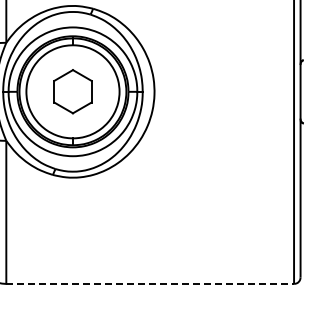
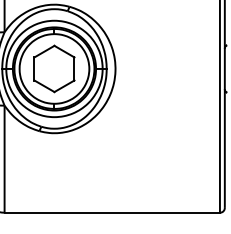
part: (72, 91) -> (54, 68), size x1.43
line: (150, 283) -> (112, 212), dashed -> solid

